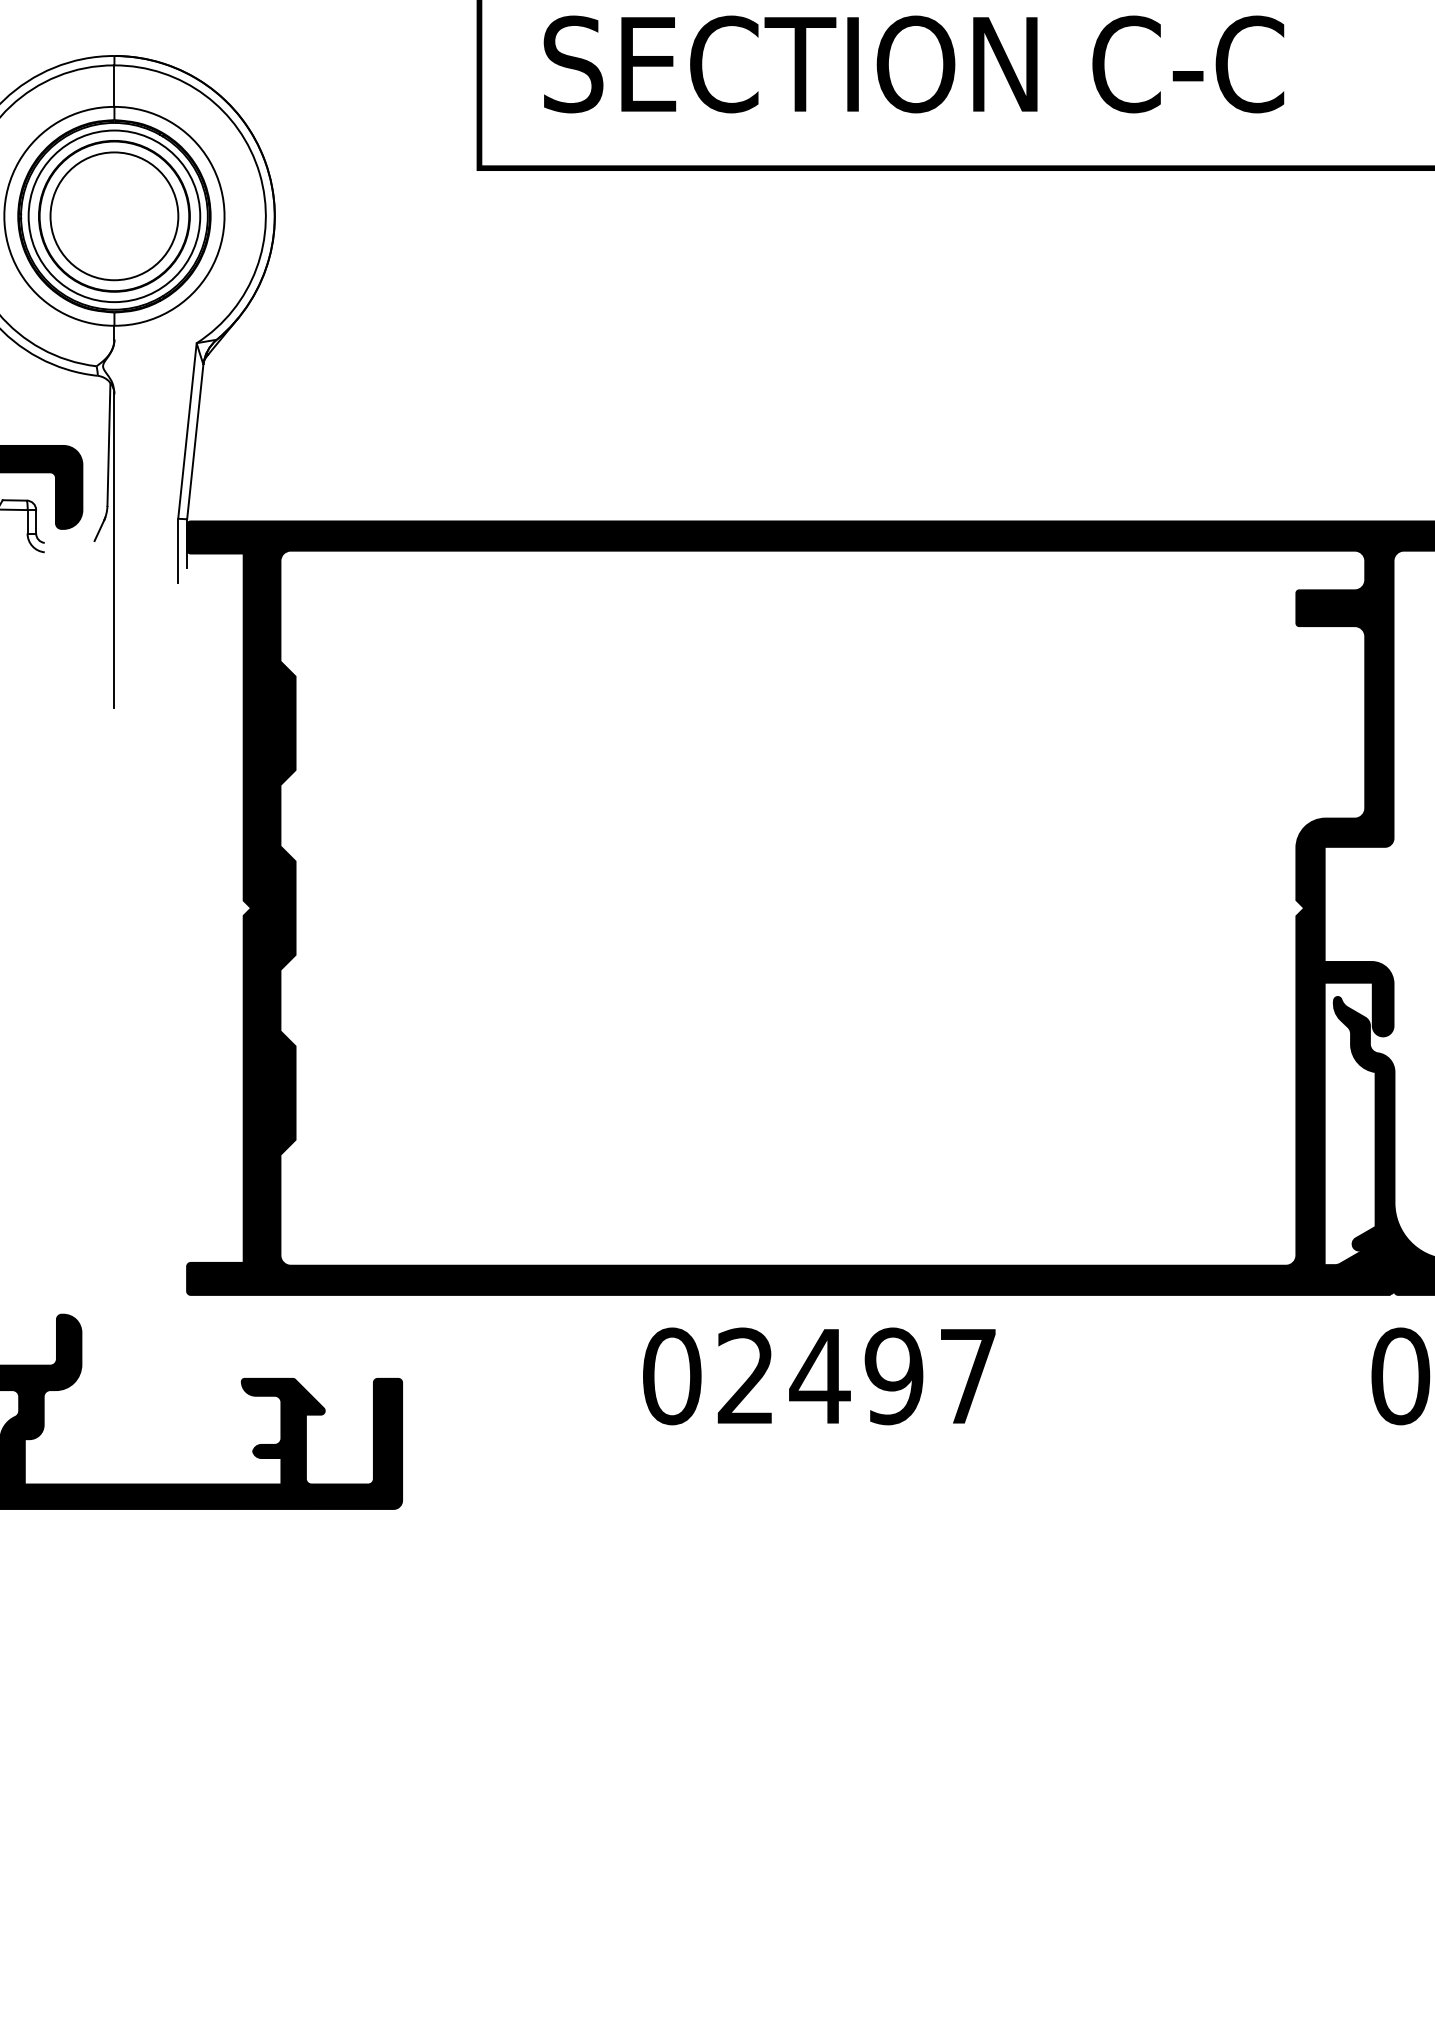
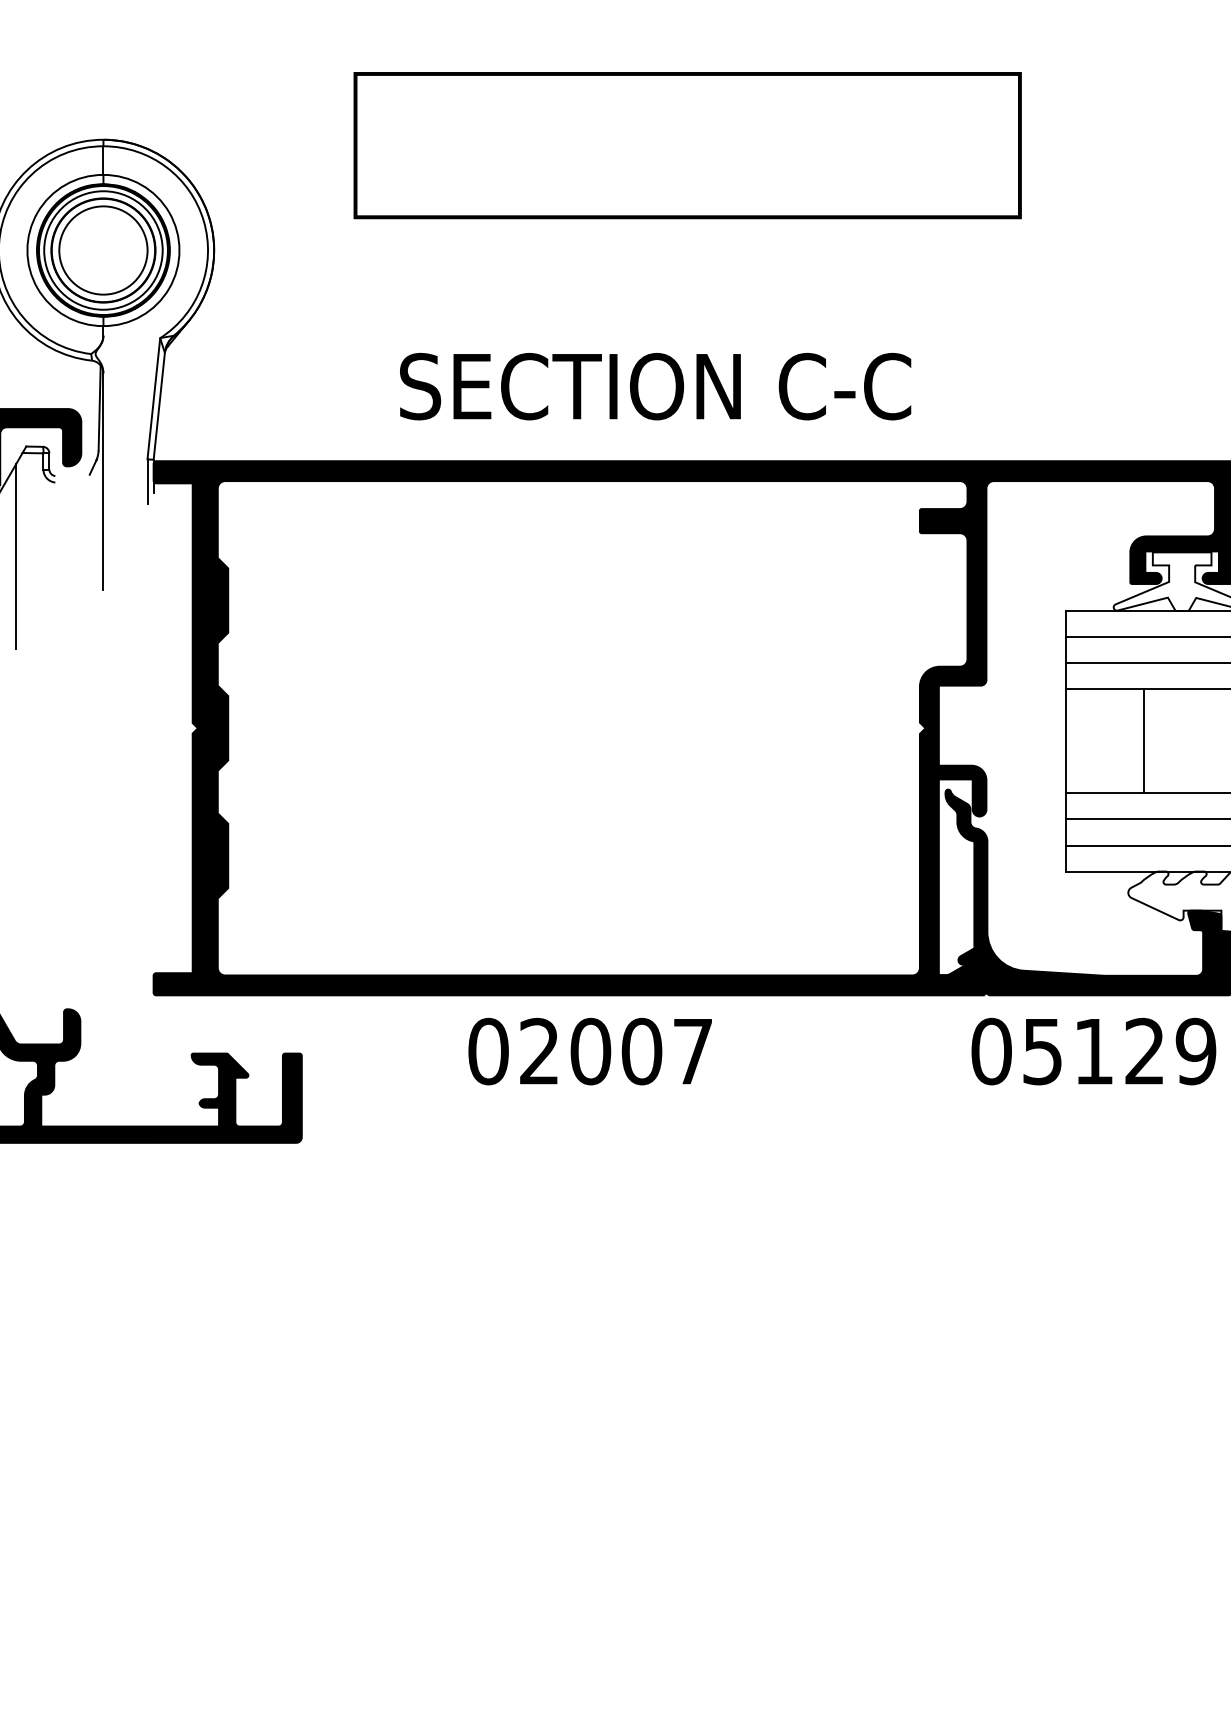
text: (913, 64) -> (655, 386), moved
text: (855, 1376) -> (615, 1051), 02497 -> 02007

